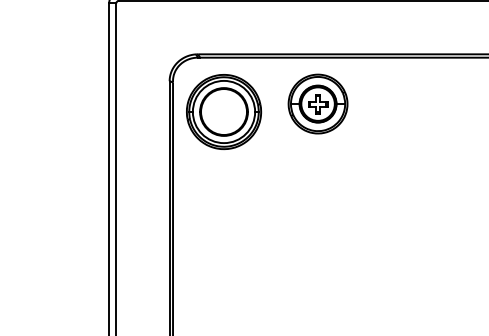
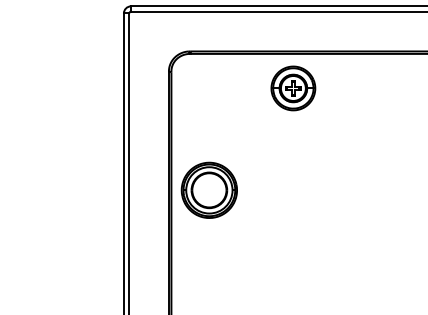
part: (318, 104) -> (293, 88), moved
part: (222, 110) -> (208, 189), moved

